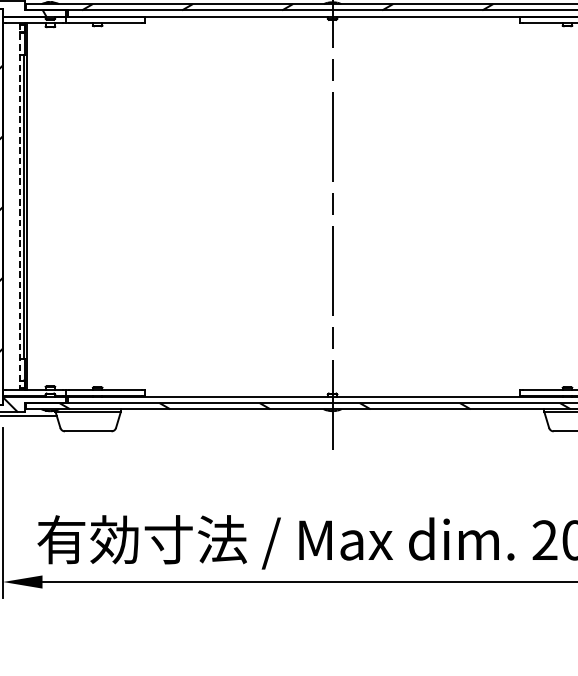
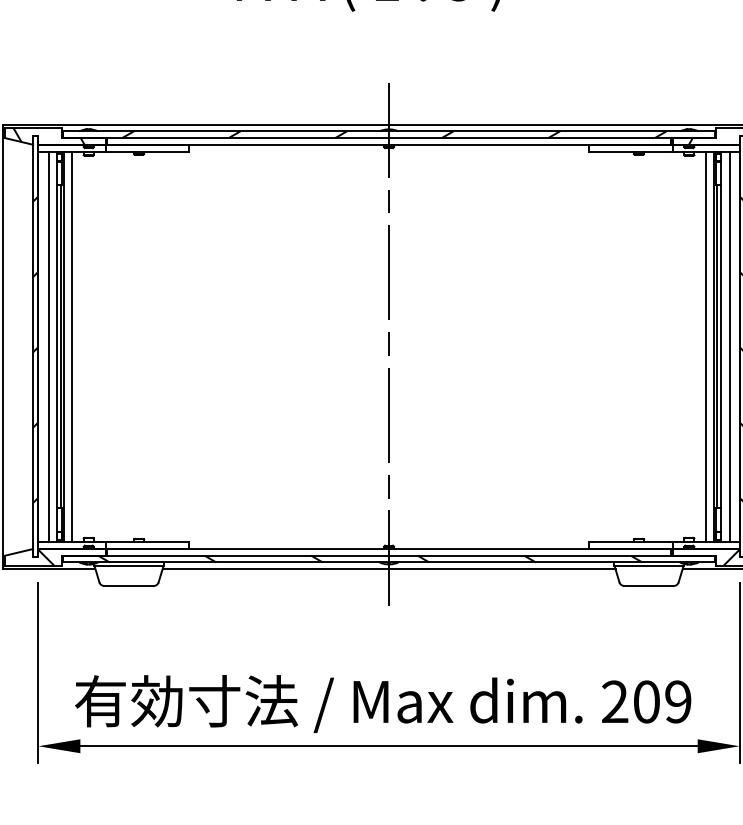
line: (12, 206) -> (48, 346), added
line: (35, 206) -> (72, 346), added
line: (20, 207) -> (56, 347), dashed -> solid
line: (332, 415) -> (388, 569), added

